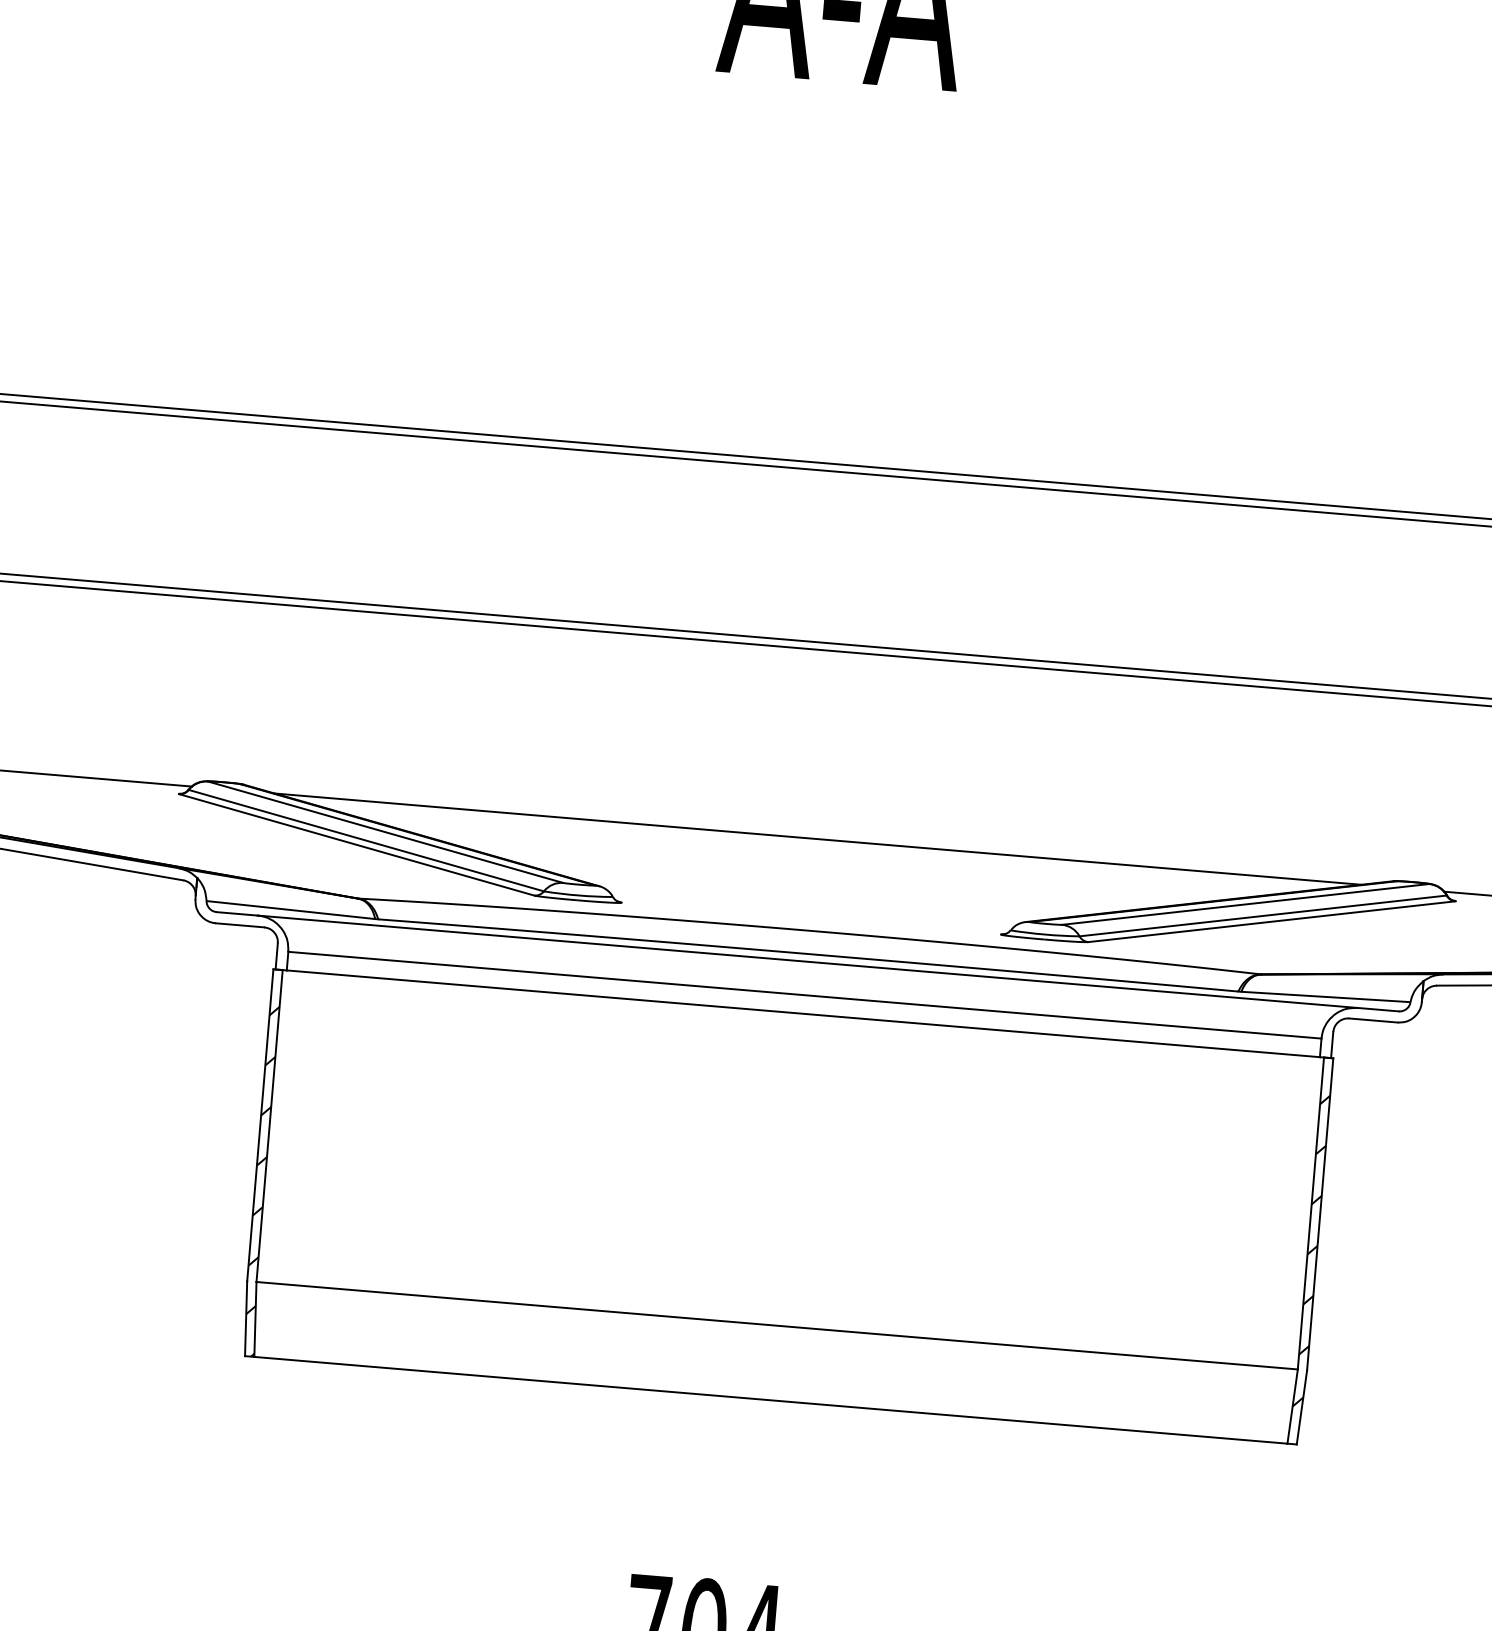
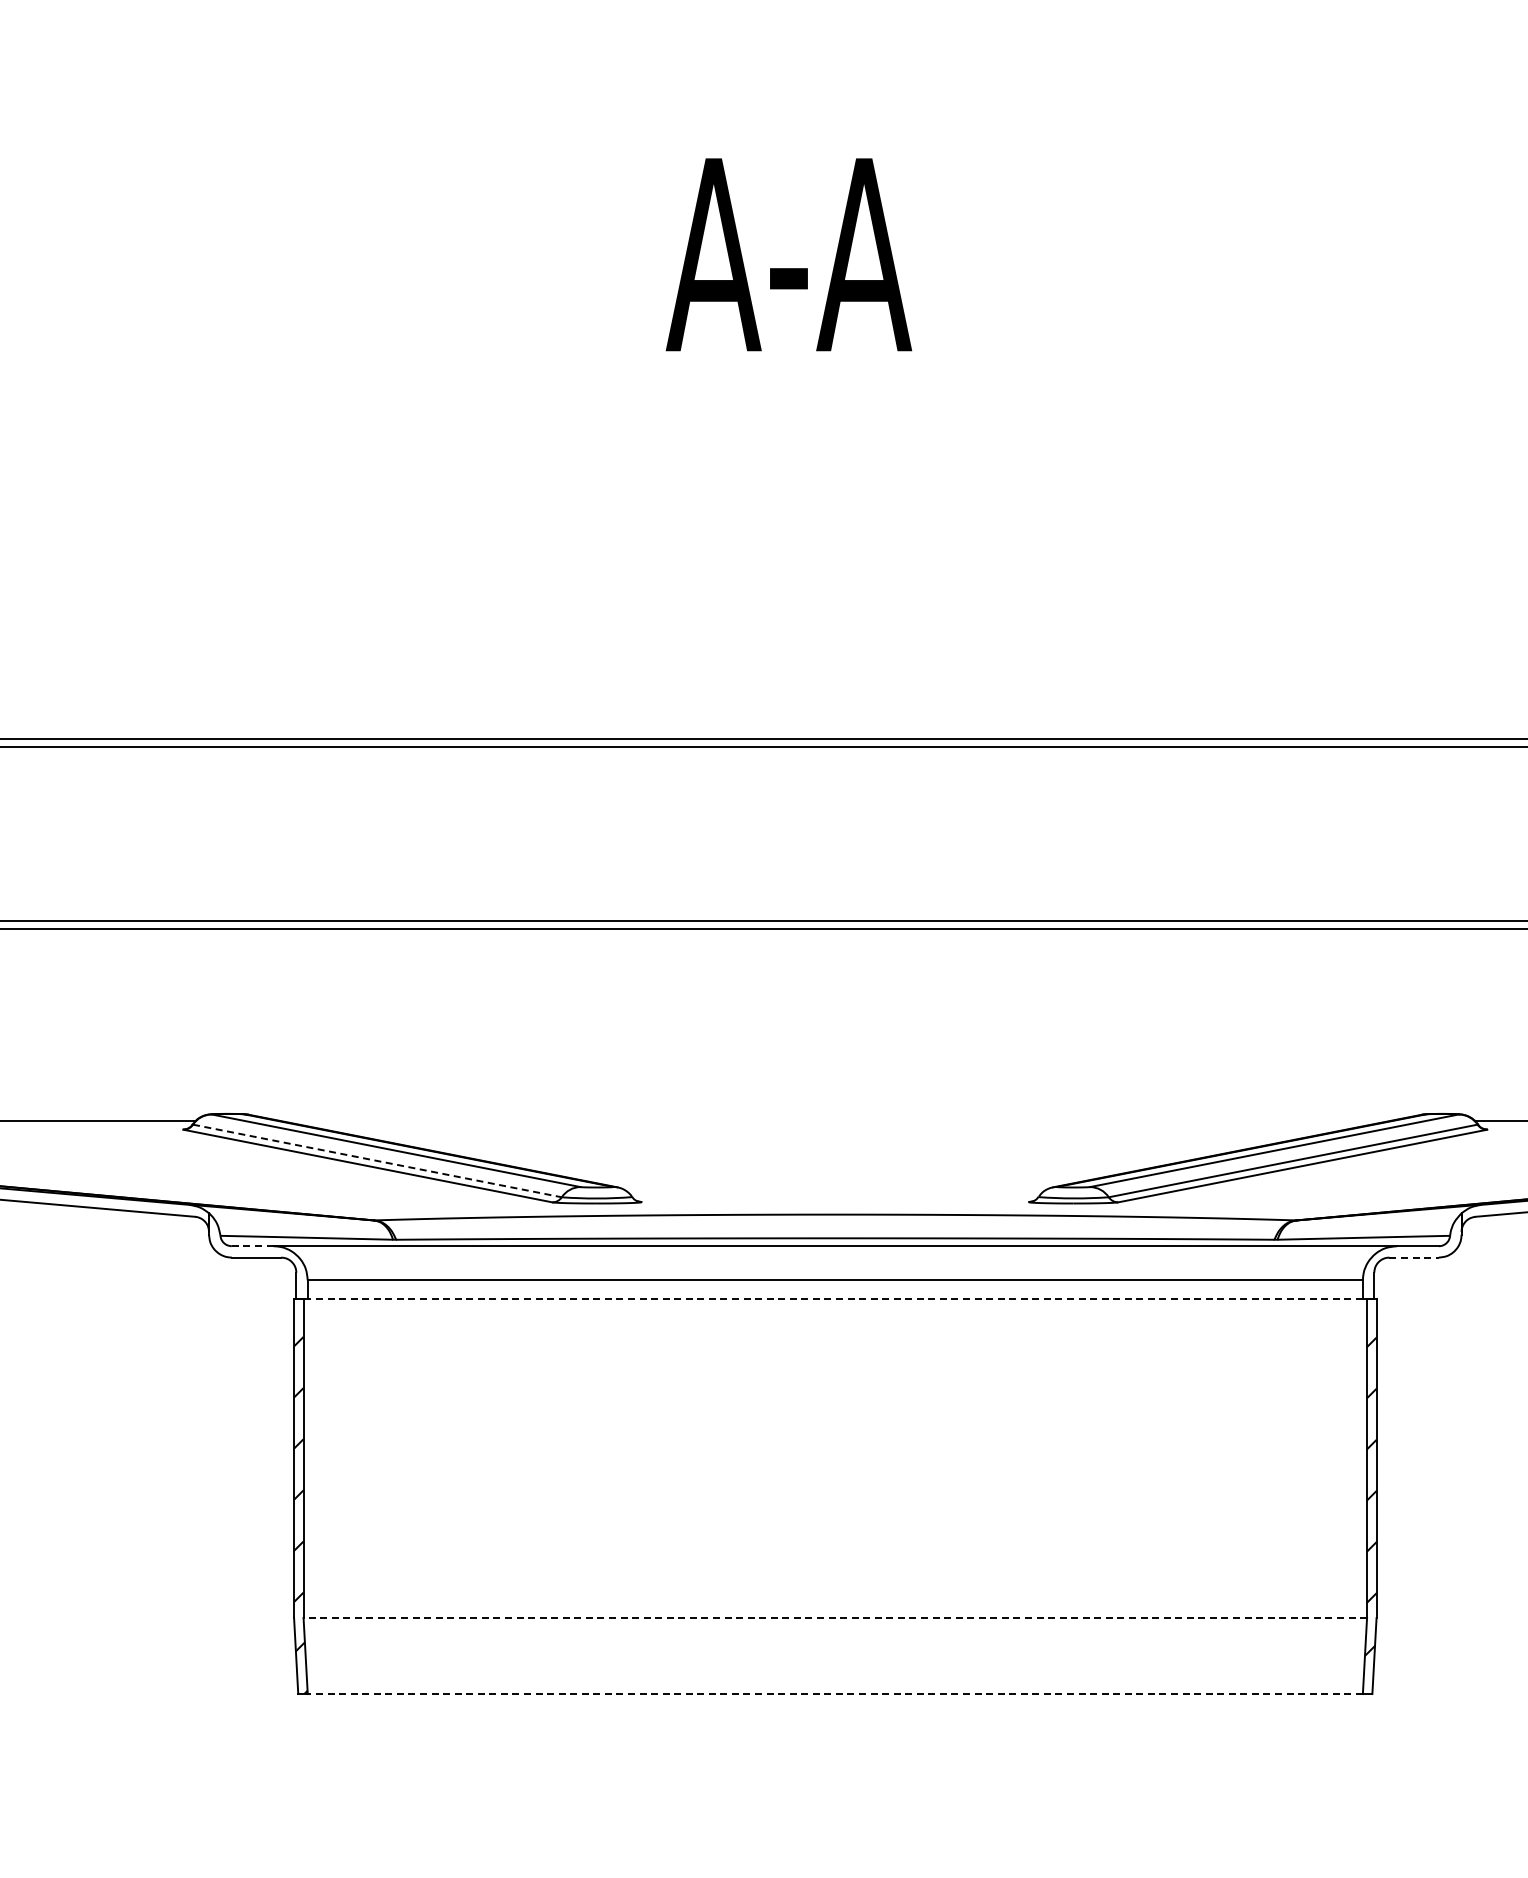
line: (818, 838) -> (835, 1120), removed
line: (366, 840) -> (377, 1160), solid -> dashed
line: (237, 914) -> (252, 1246), solid -> dashed
line: (803, 1013) -> (835, 1299), solid -> dashed
line: (1373, 1020) -> (1414, 1257), solid -> dashed
line: (777, 1325) -> (835, 1617), solid -> dashed
line: (771, 1400) -> (835, 1694), solid -> dashed

